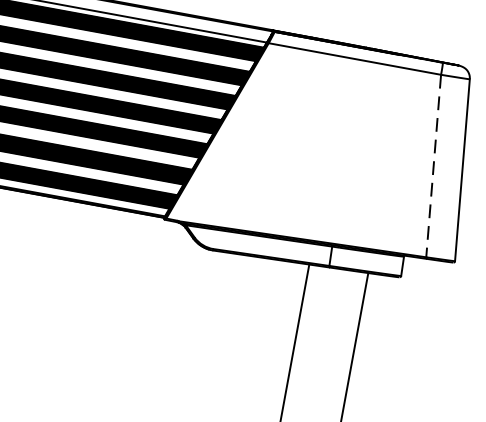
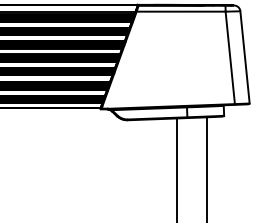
line: (433, 167) -> (230, 58), dashed -> solid

